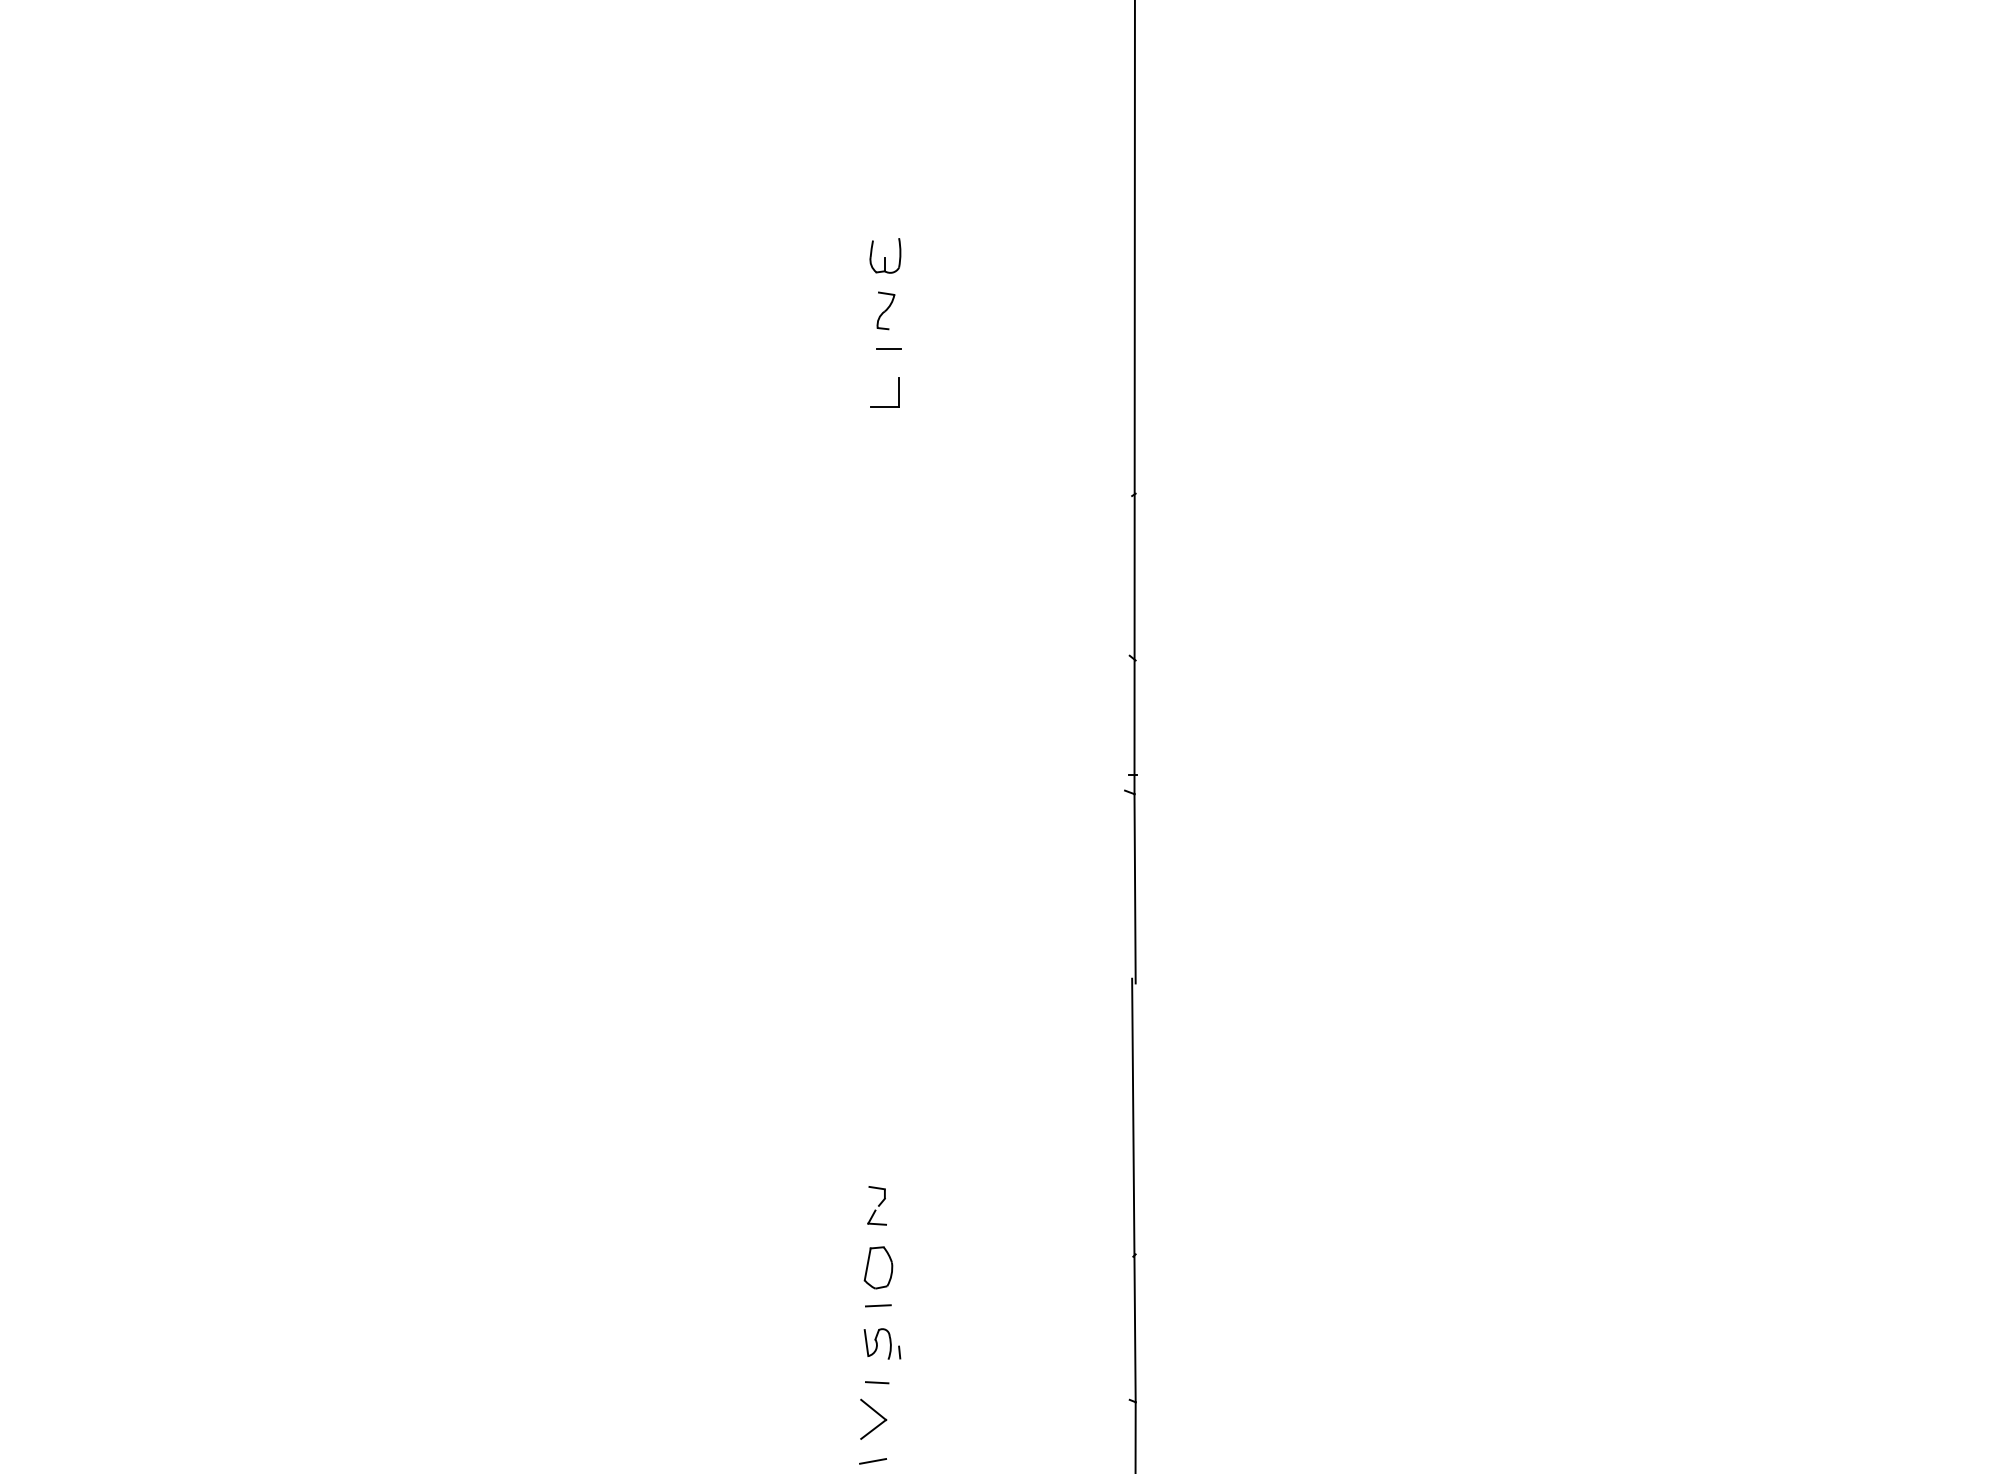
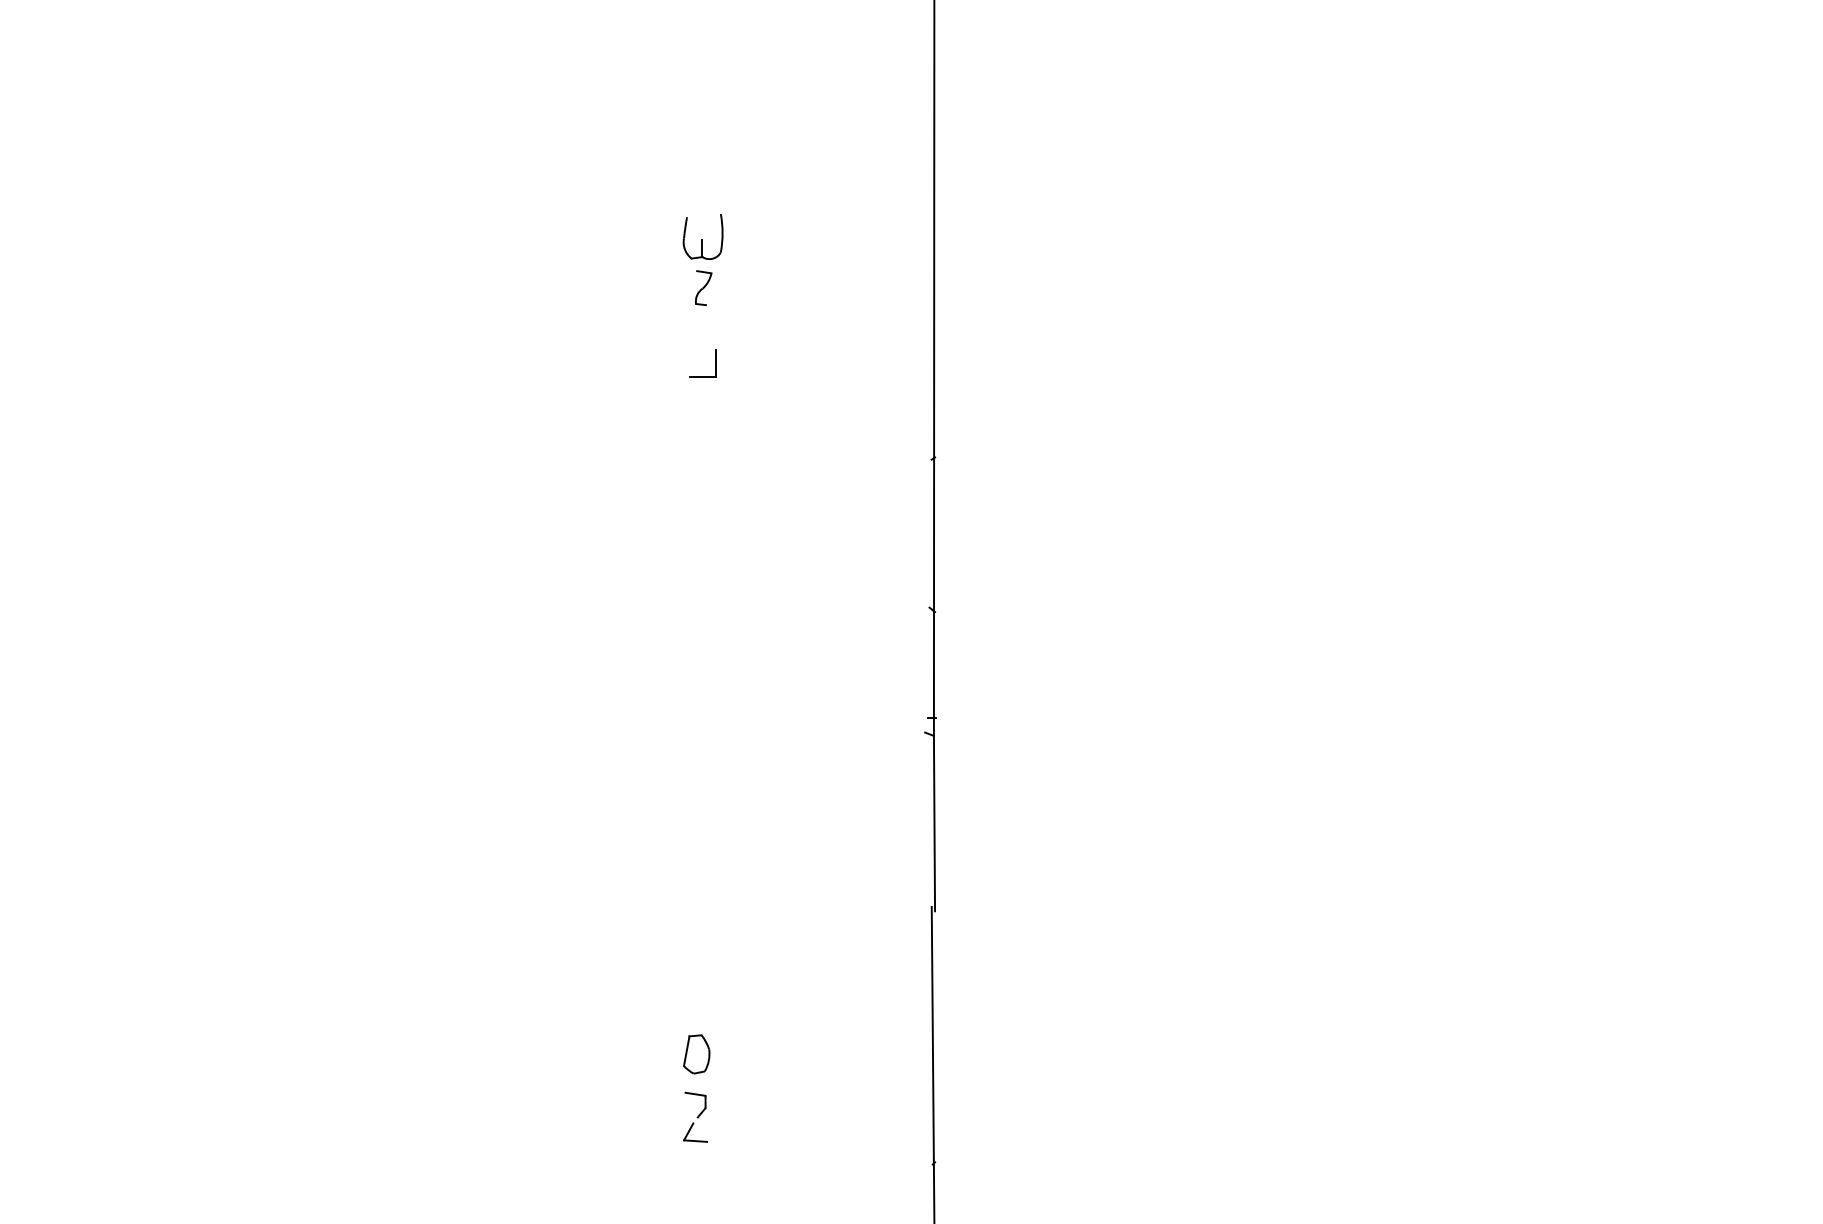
part: (885, 255) -> (703, 236), size x1.4
line: (888, 349) -> (705, 323), removed
part: (876, 1205) -> (694, 1117), size x1.4
part: (878, 1267) -> (696, 1054), moved
line: (877, 1305) -> (695, 1209), removed

